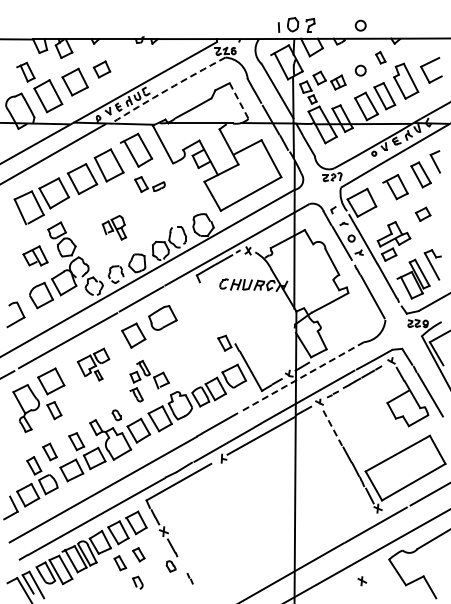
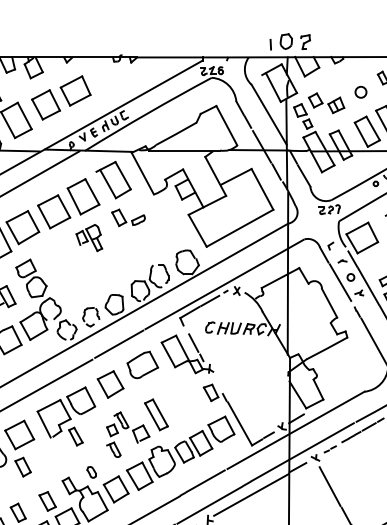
circle: (360, 25) -> (360, 42), removed
part: (101, 69) -> (75, 90), size x1.67
arc: (167, 89) -> (147, 113), dashed -> solid
line: (239, 101) -> (227, 126), dashed -> solid
part: (114, 227) -> (89, 237), moved
part: (203, 307) -> (187, 353), added
part: (174, 363) -> (155, 415), added
part: (93, 364) -> (66, 416), size x1.67
line: (301, 377) -> (295, 430), dashed -> solid
line: (332, 428) -> (329, 486), dashed -> solid

